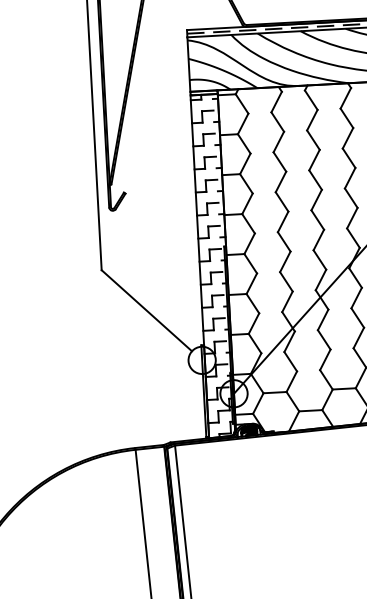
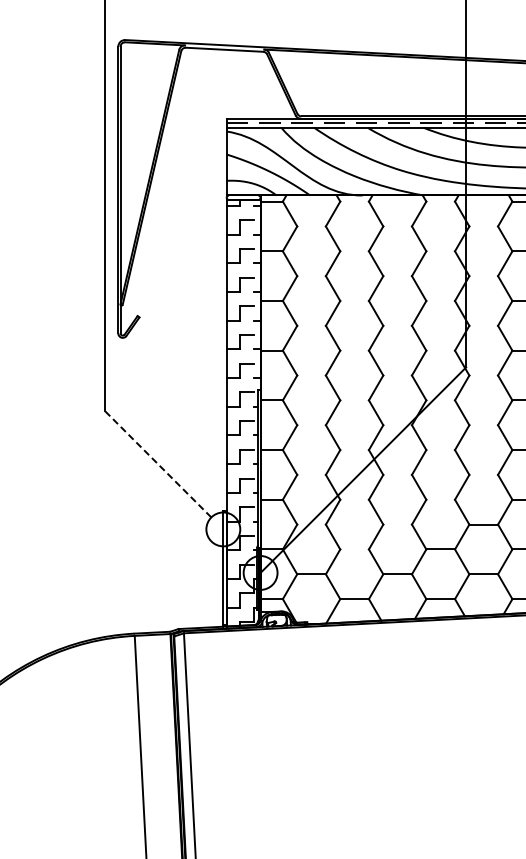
line: (146, 310) -> (157, 463), solid -> dashed
fill: (248, 430) -> (276, 619), removed

